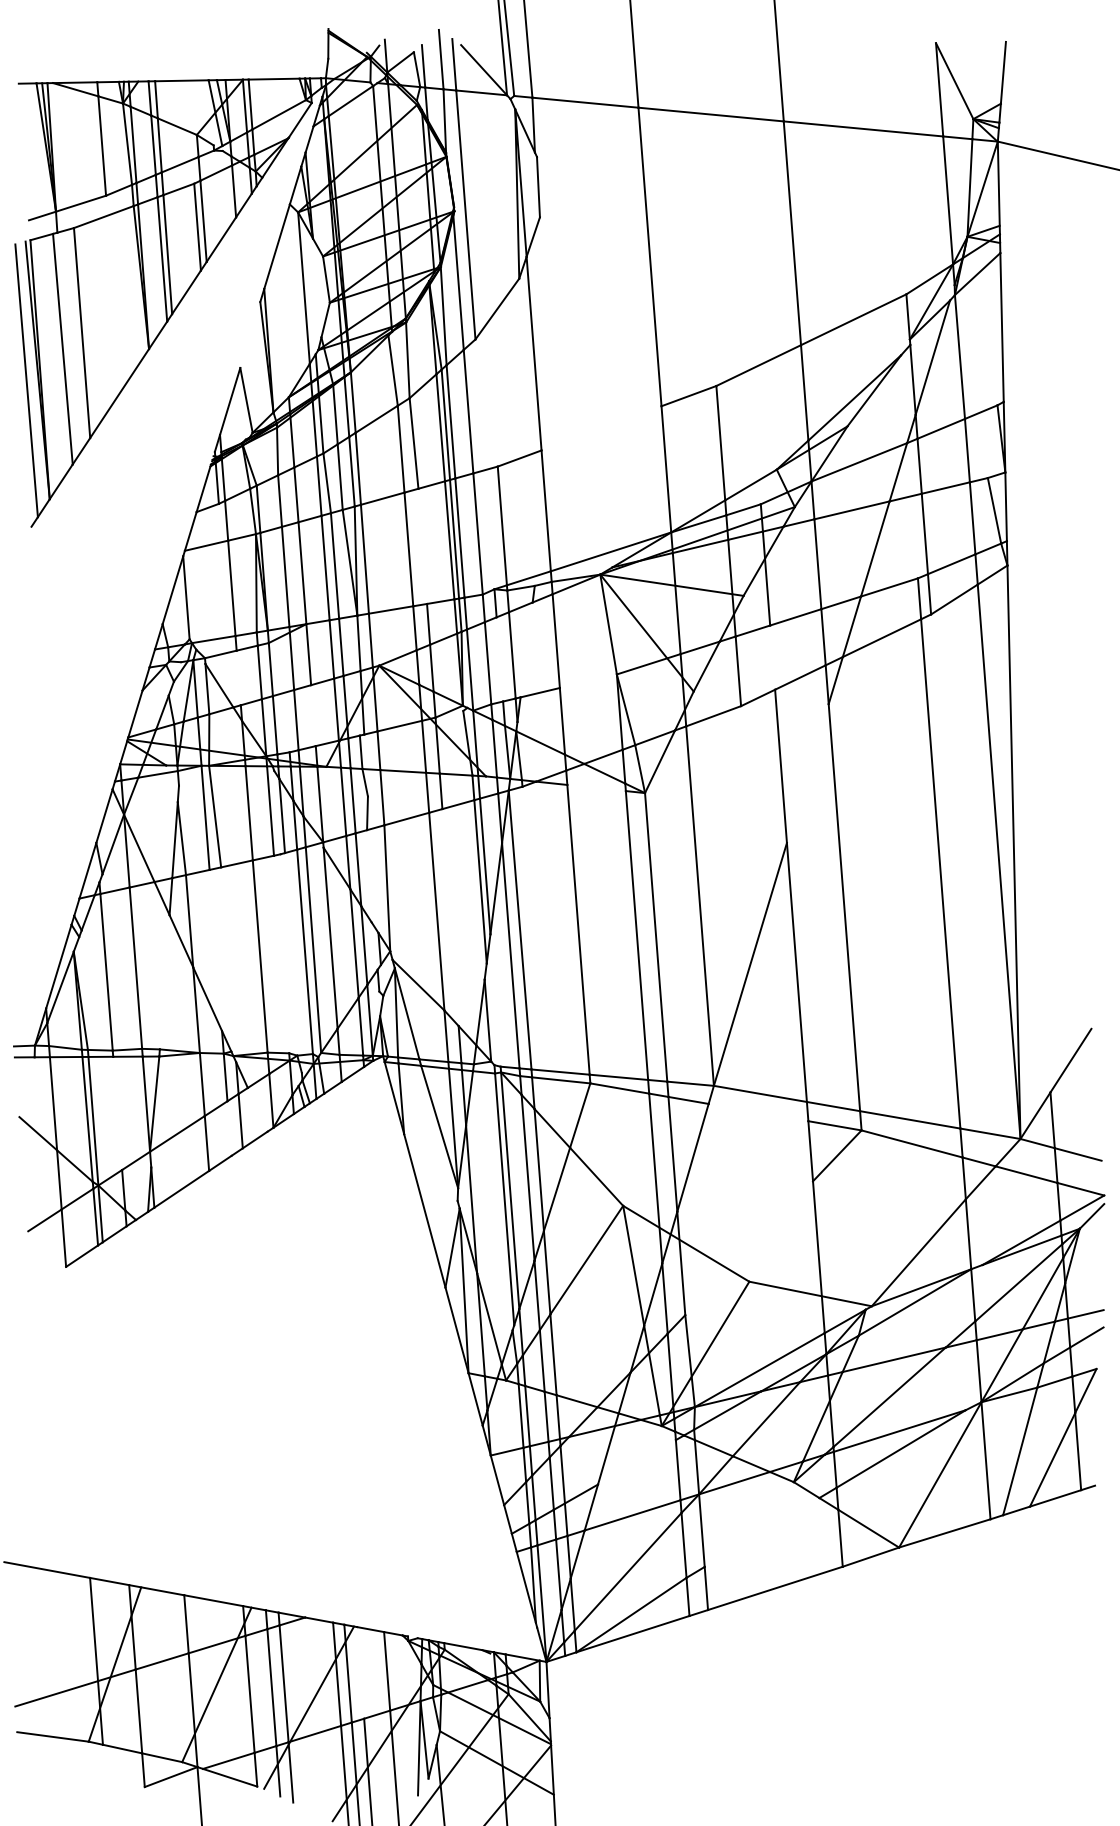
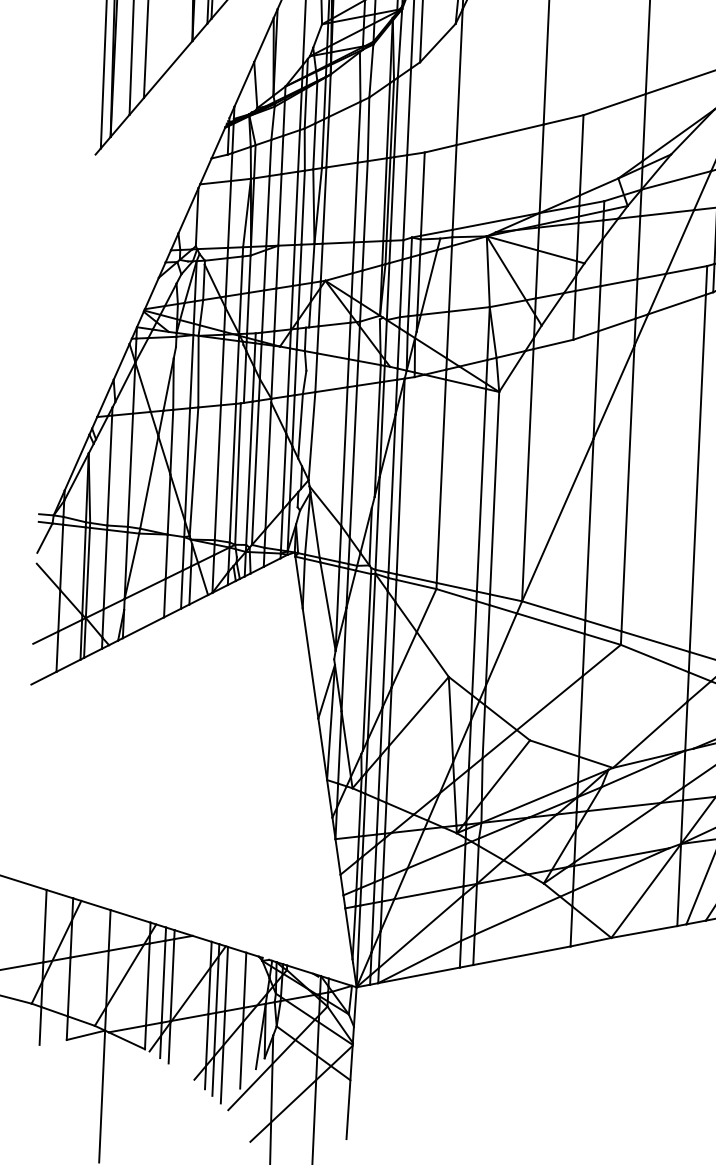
line: (250, 334) -> (264, 39), added
line: (601, 428) -> (500, 134), added
line: (422, 545) -> (365, 200), added
line: (526, 649) -> (429, 282), added
line: (772, 657) -> (599, 308), added
line: (499, 659) -> (409, 286), added
line: (238, 677) -> (226, 276), added
line: (587, 681) -> (468, 309), added
line: (313, 715) -> (275, 309), added
line: (807, 773) -> (613, 392), added
line: (596, 787) -> (465, 383), added
line: (369, 876) -> (300, 426), added
line: (450, 917) -> (353, 461), added
line: (215, 950) -> (187, 464), added
line: (281, 954) -> (232, 473), added
line: (288, 954) -> (237, 473), added
line: (226, 959) -> (194, 471), added
line: (164, 982) -> (149, 482), added
line: (495, 1000) -> (377, 523), added
line: (26, 1079) -> (44, 538), added
line: (257, 1109) -> (202, 578), added
line: (758, 1112) -> (550, 623), added
line: (117, 1113) -> (105, 569), added
line: (229, 1128) -> (181, 589), added
line: (749, 1248) -> (532, 717), added
line: (49, 1277) -> (44, 677), added
line: (636, 1462) -> (436, 856), added
line: (761, 1532) -> (517, 915), added
line: (360, 1672) -> (226, 978), added
line: (104, 1771) -> (40, 1025), added

